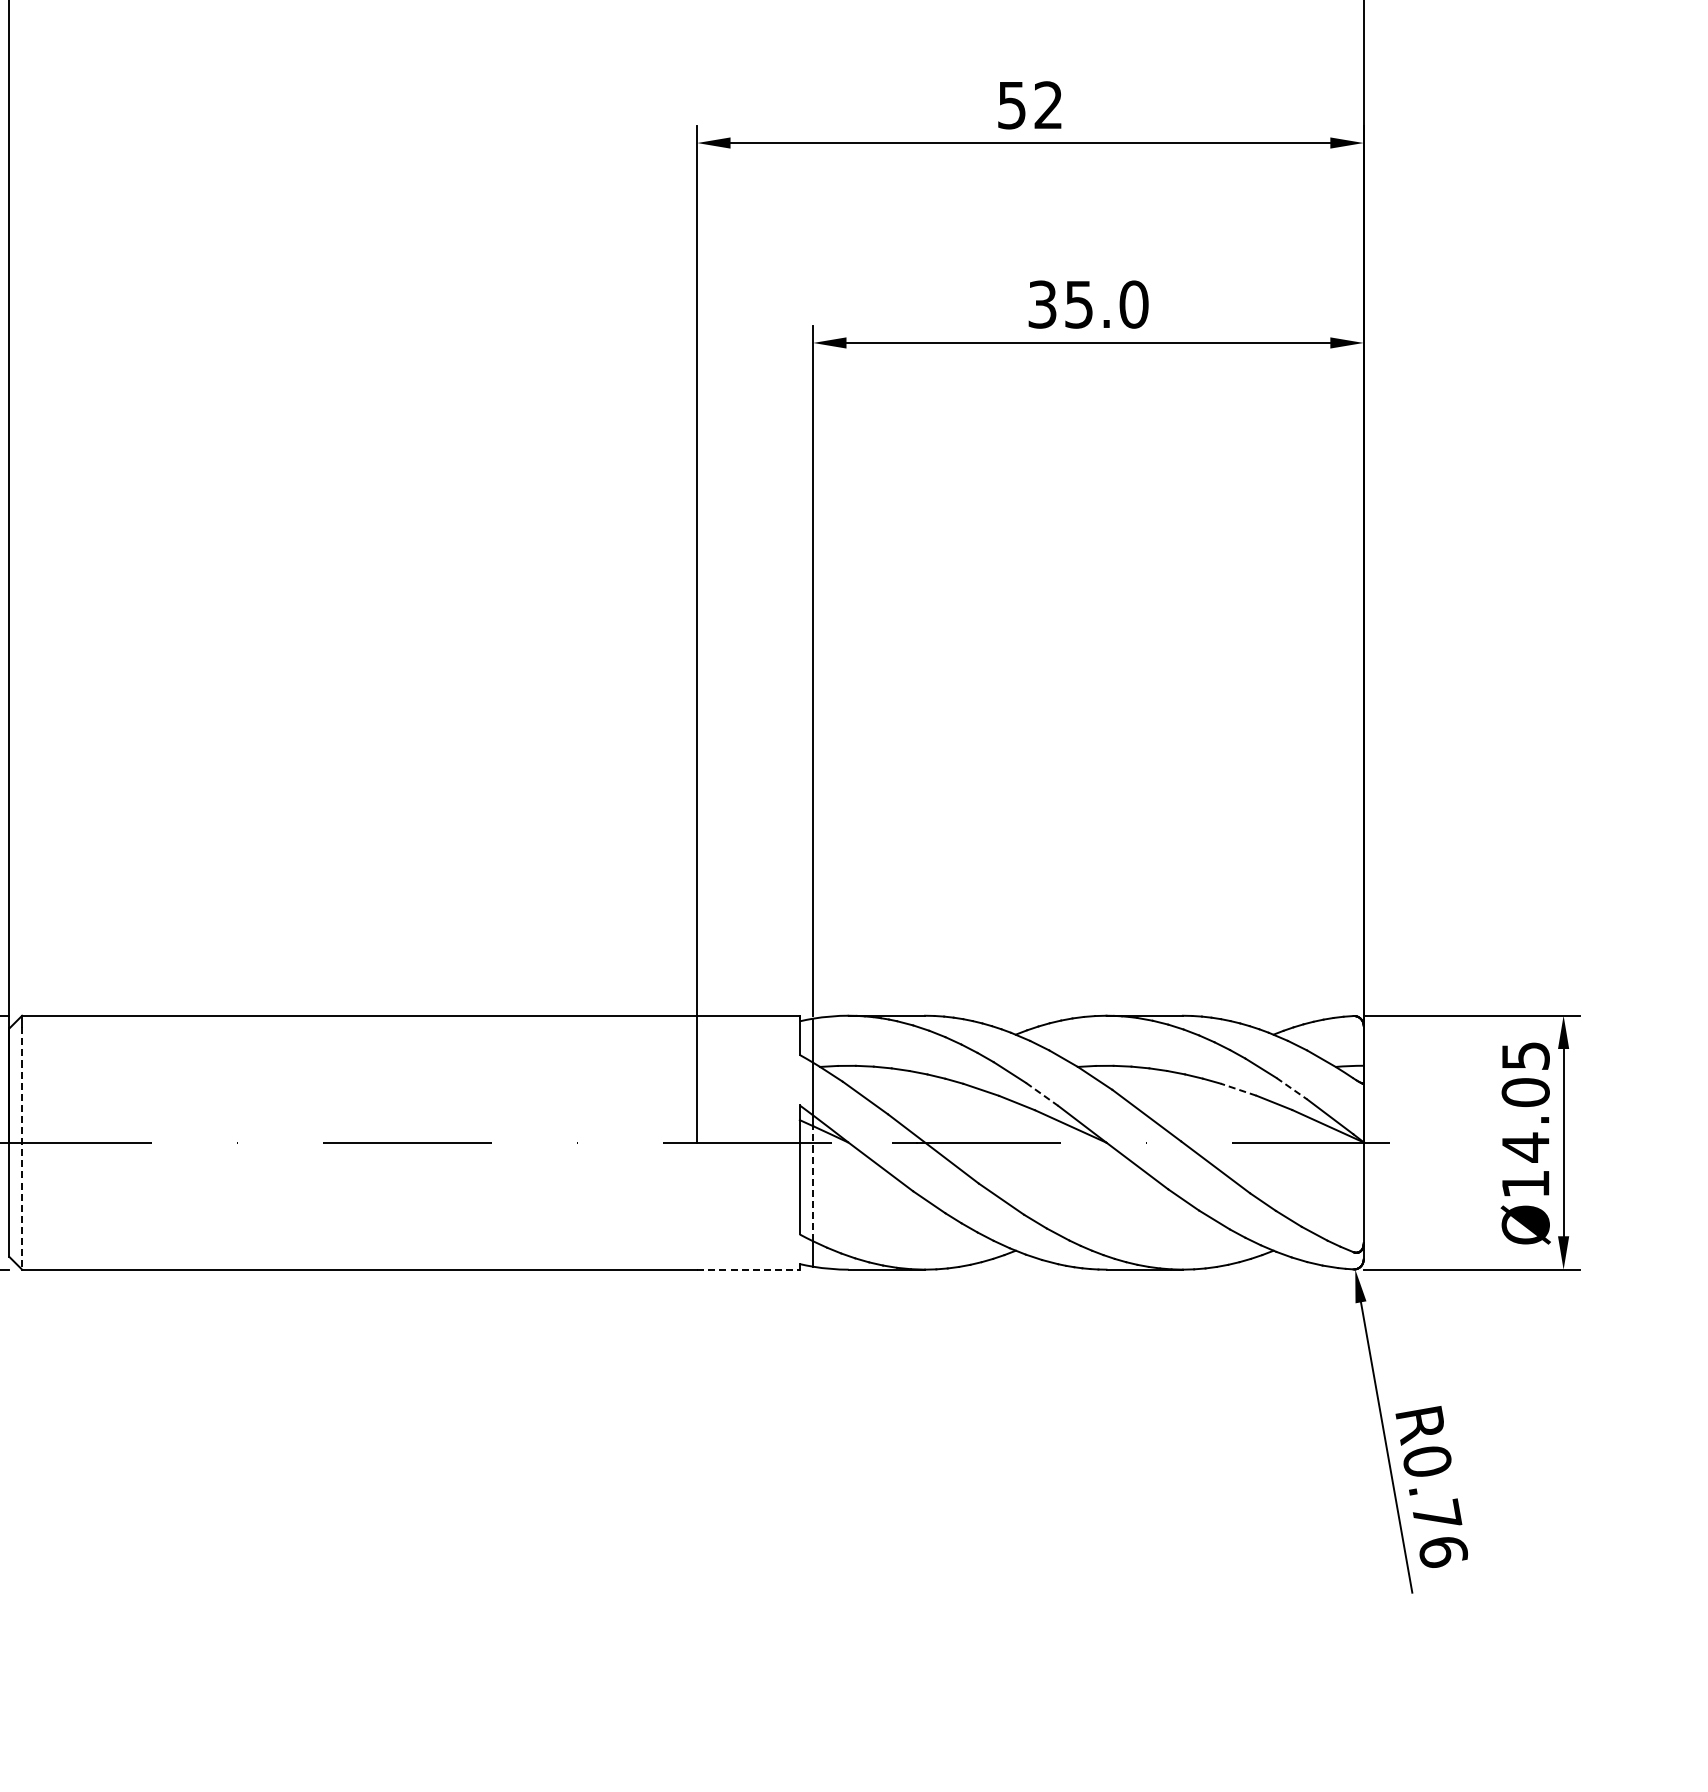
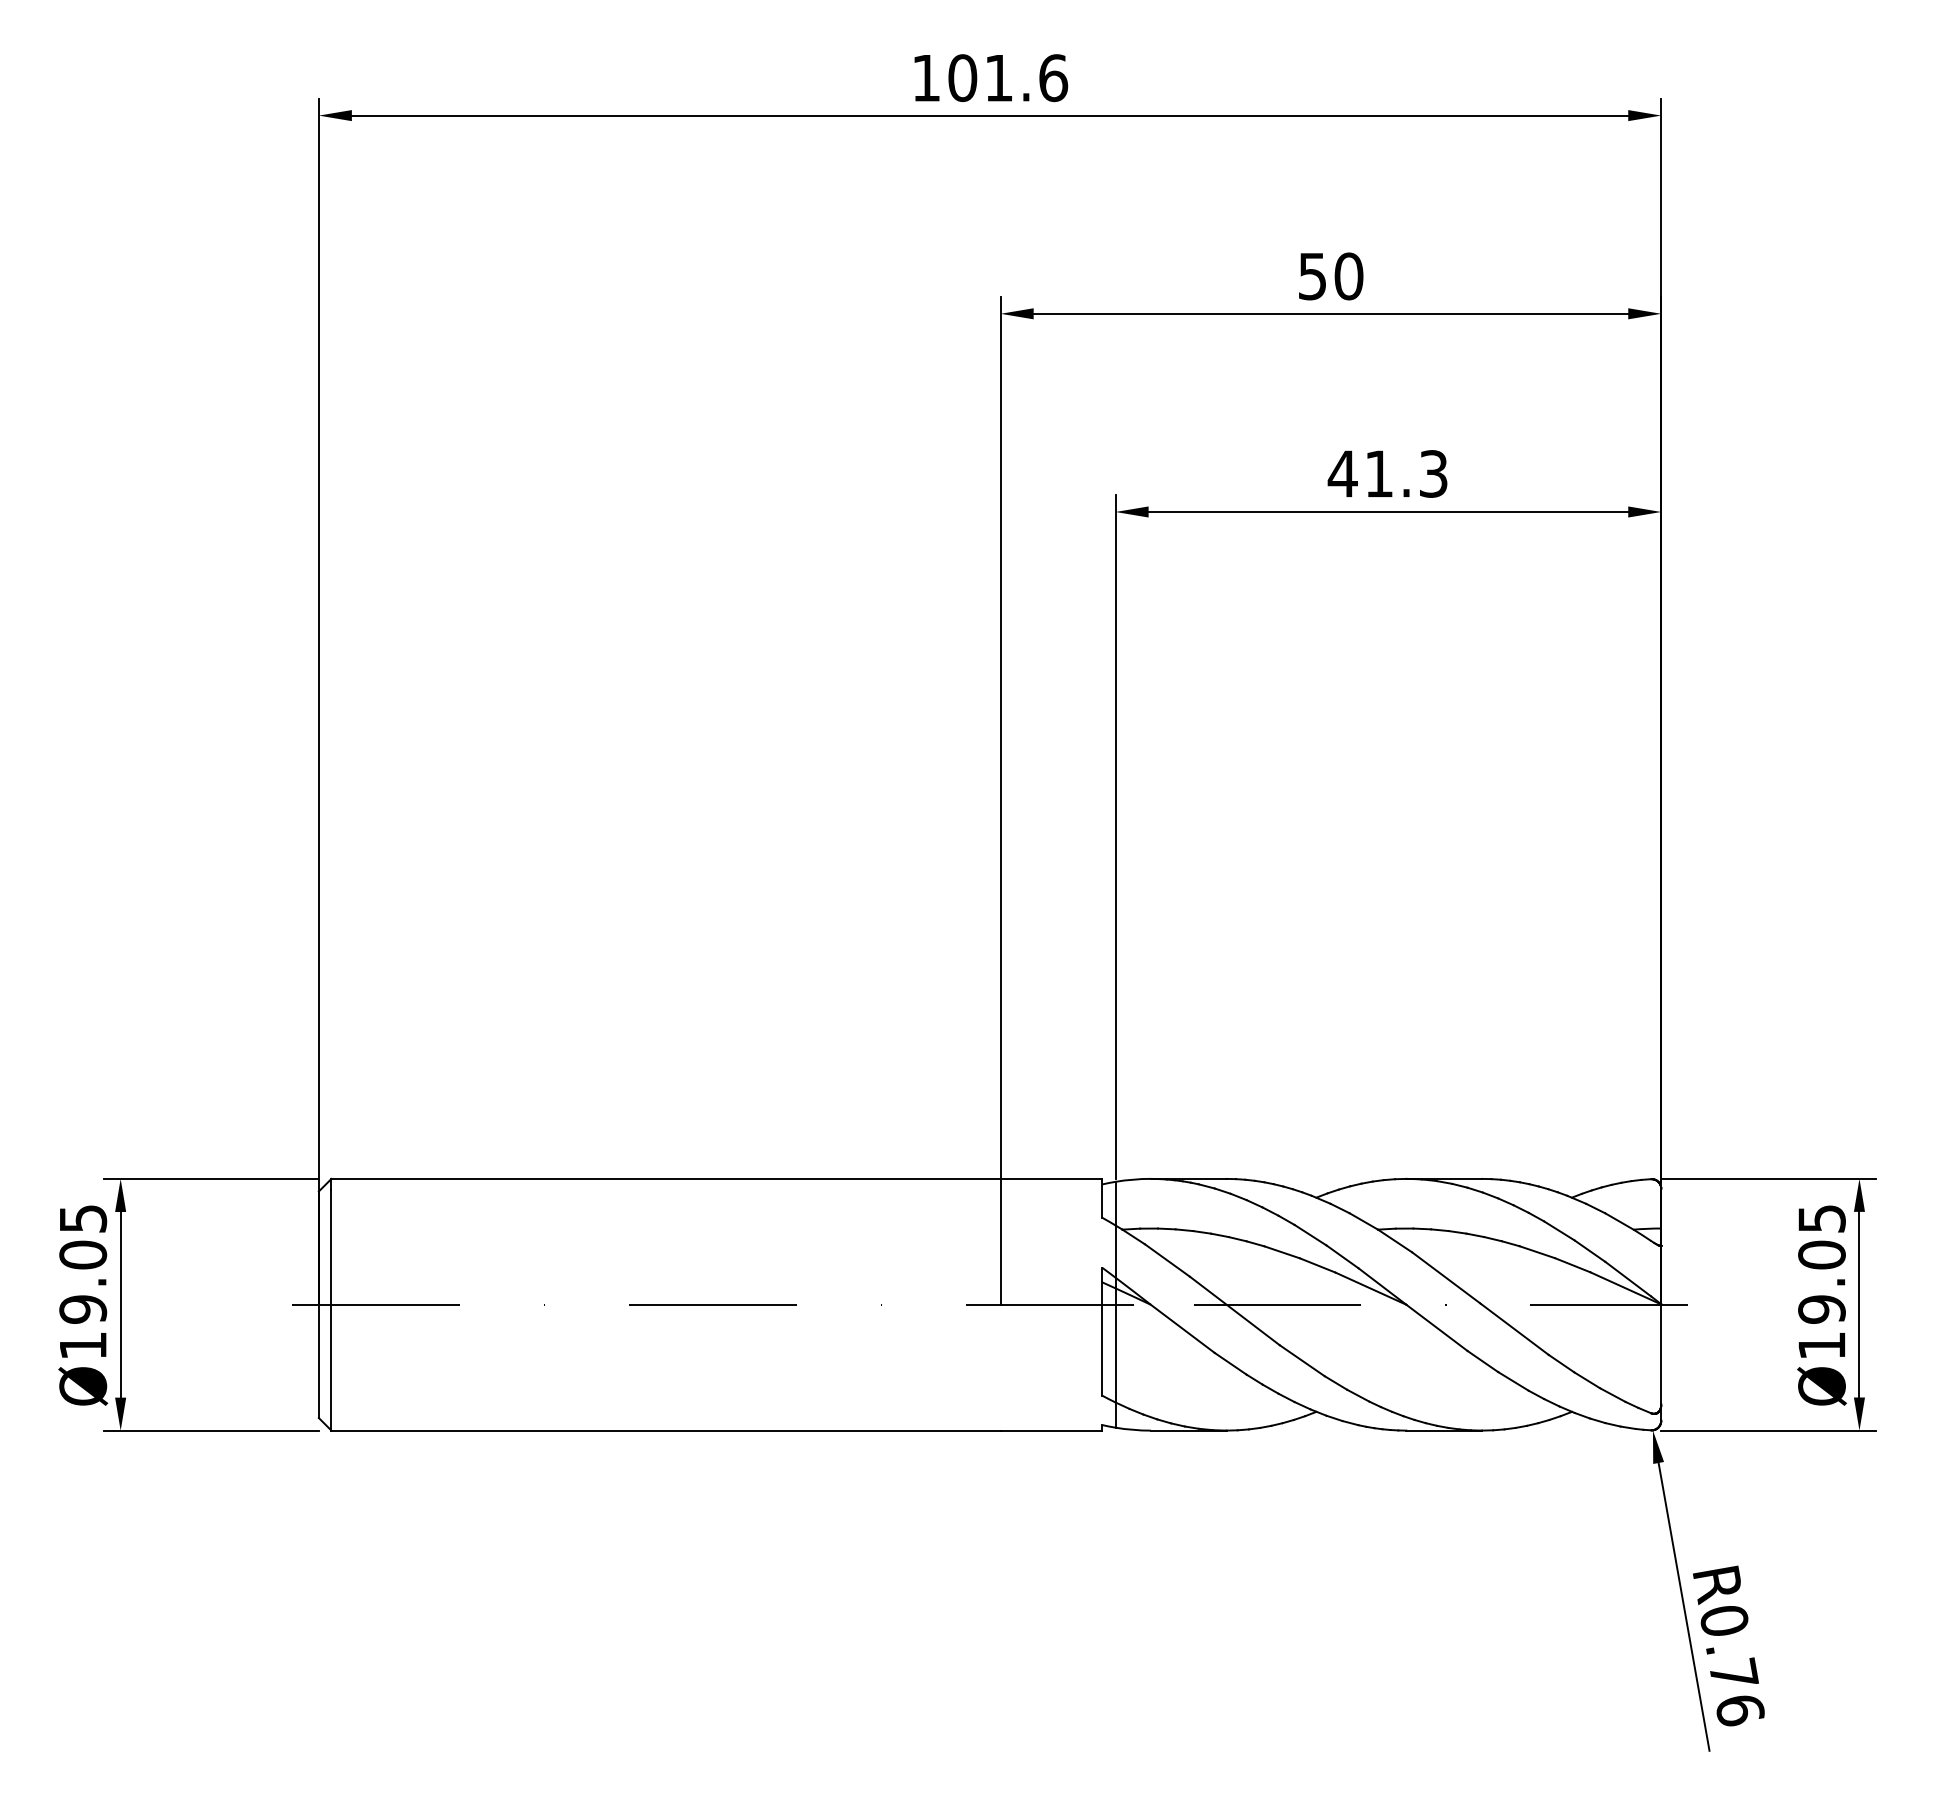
text: (1048, 105) -> (1348, 276), 52 -> 50
text: (1087, 304) -> (1387, 473), 35.0 -> 41.3
line: (1291, 1088) -> (1589, 1251), dashed -> solid
line: (1238, 1089) -> (1537, 1252), dashed -> solid
line: (1042, 1094) -> (1342, 1256), dashed -> solid
text: (1525, 1147) -> (1821, 1309), Ø14.05 -> Ø19.05
line: (22, 1148) -> (331, 1310), dashed -> solid
line: (813, 1182) -> (1115, 1344), dashed -> solid
line: (748, 1269) -> (1051, 1430), dashed -> solid

